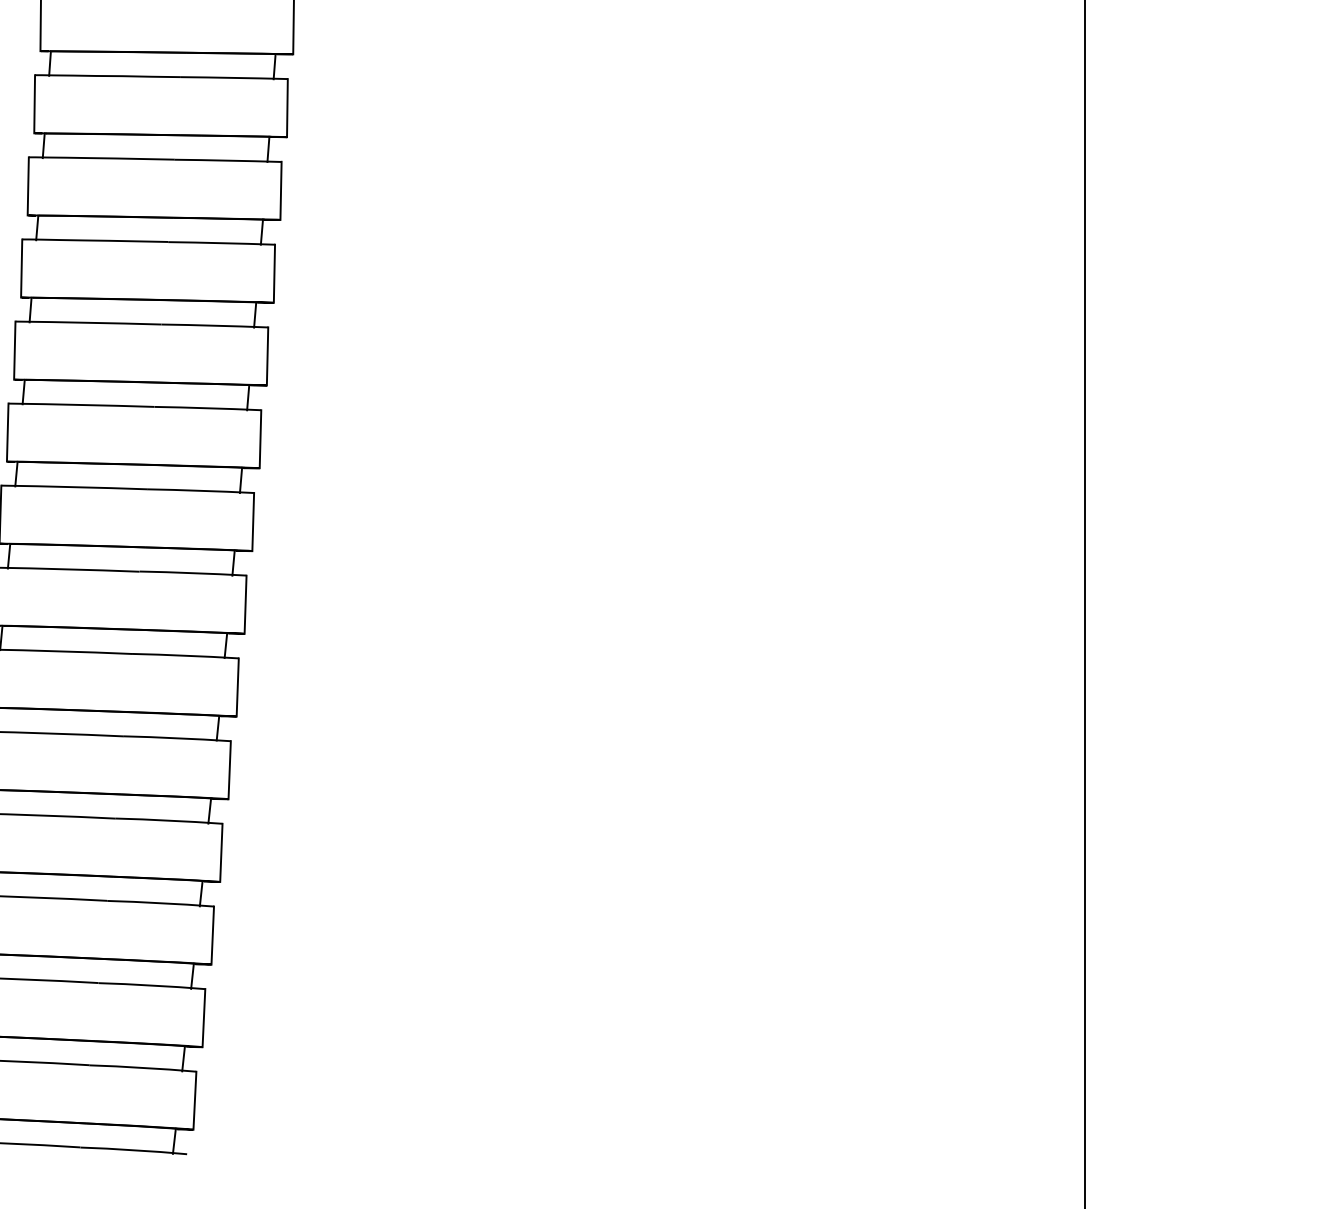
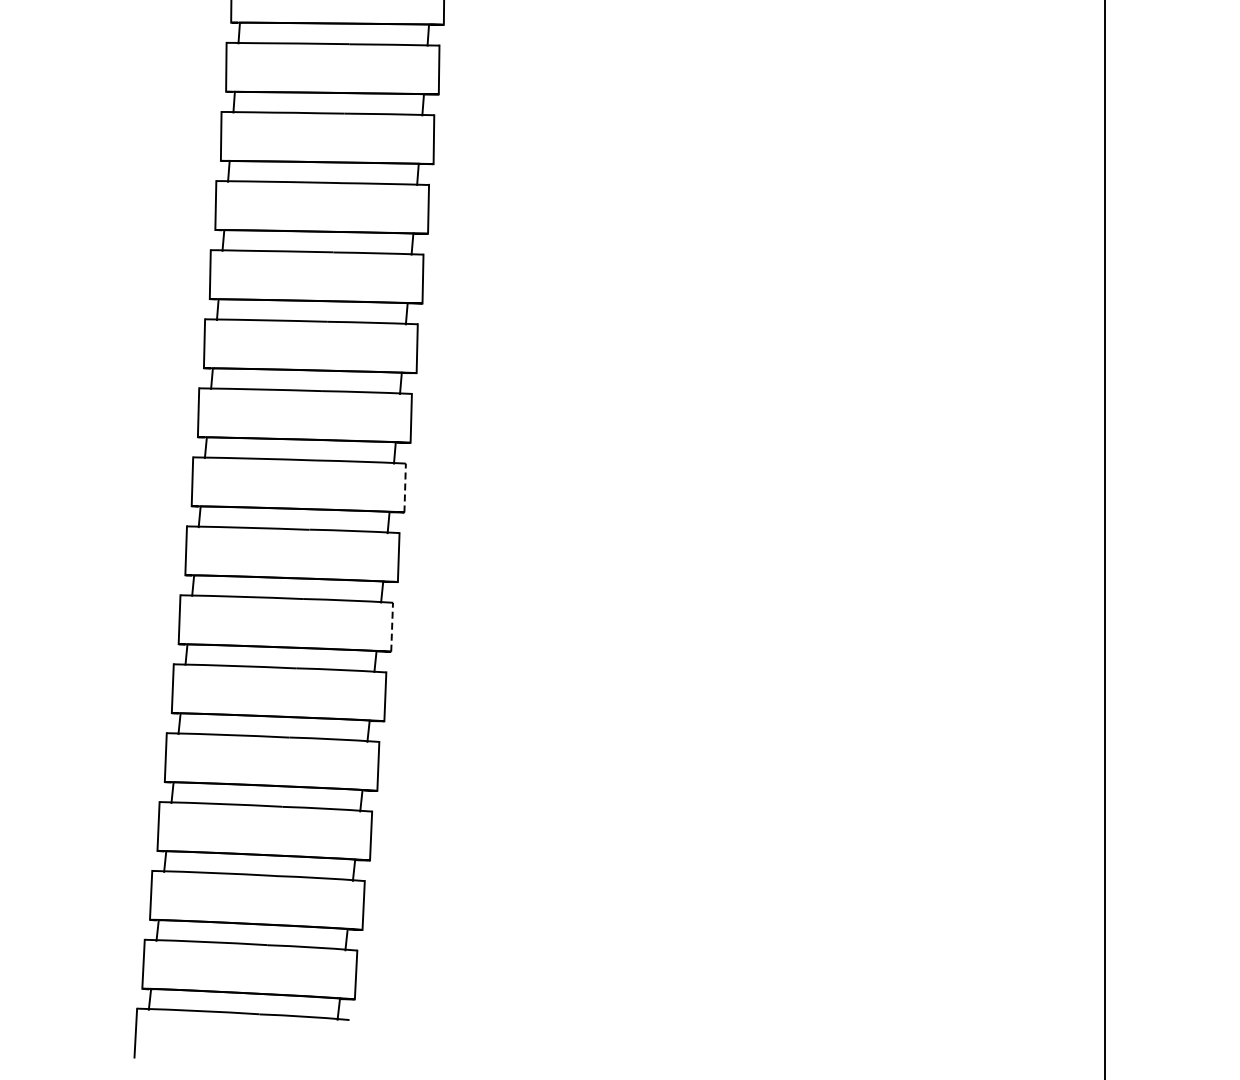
line: (253, 521) -> (405, 487), solid -> dashed
line: (238, 686) -> (392, 626), solid -> dashed

